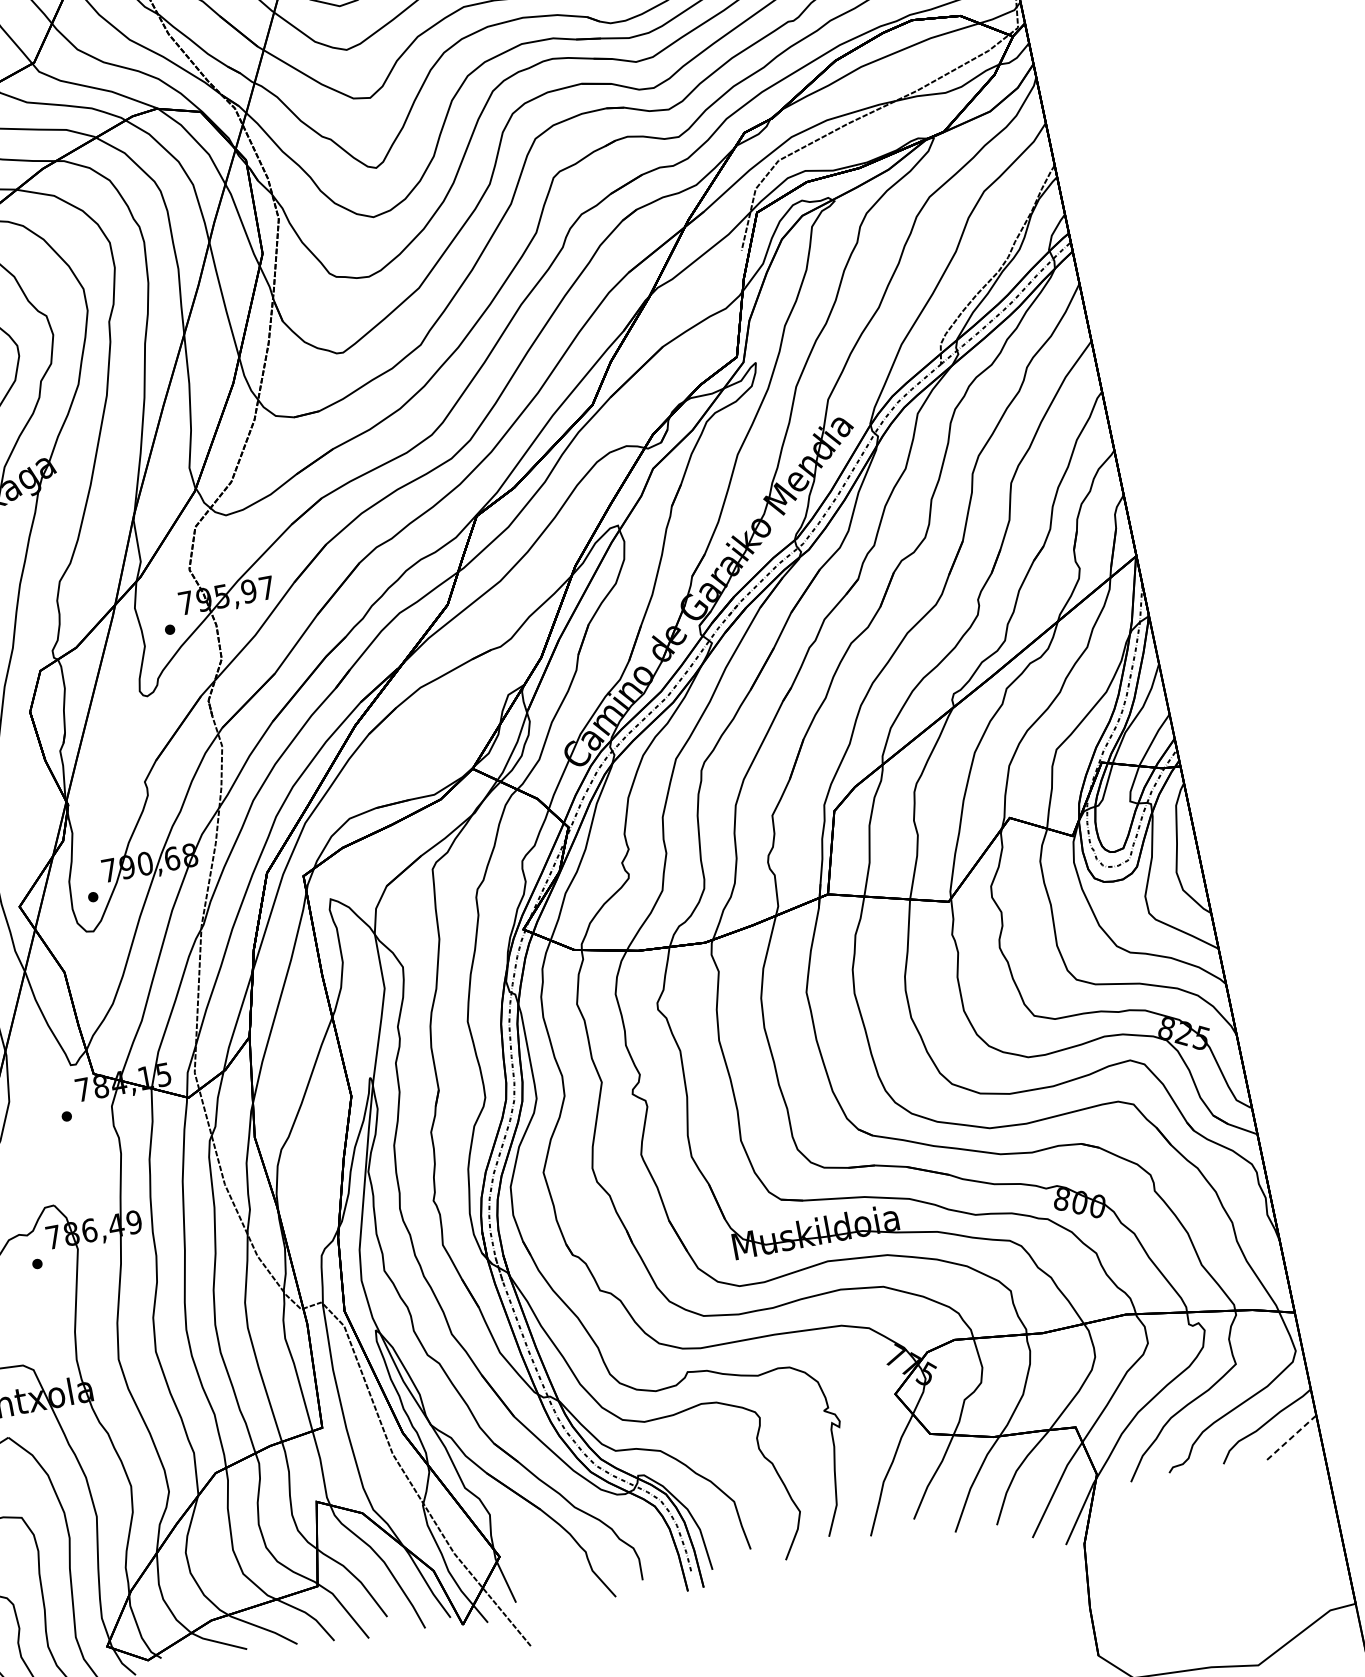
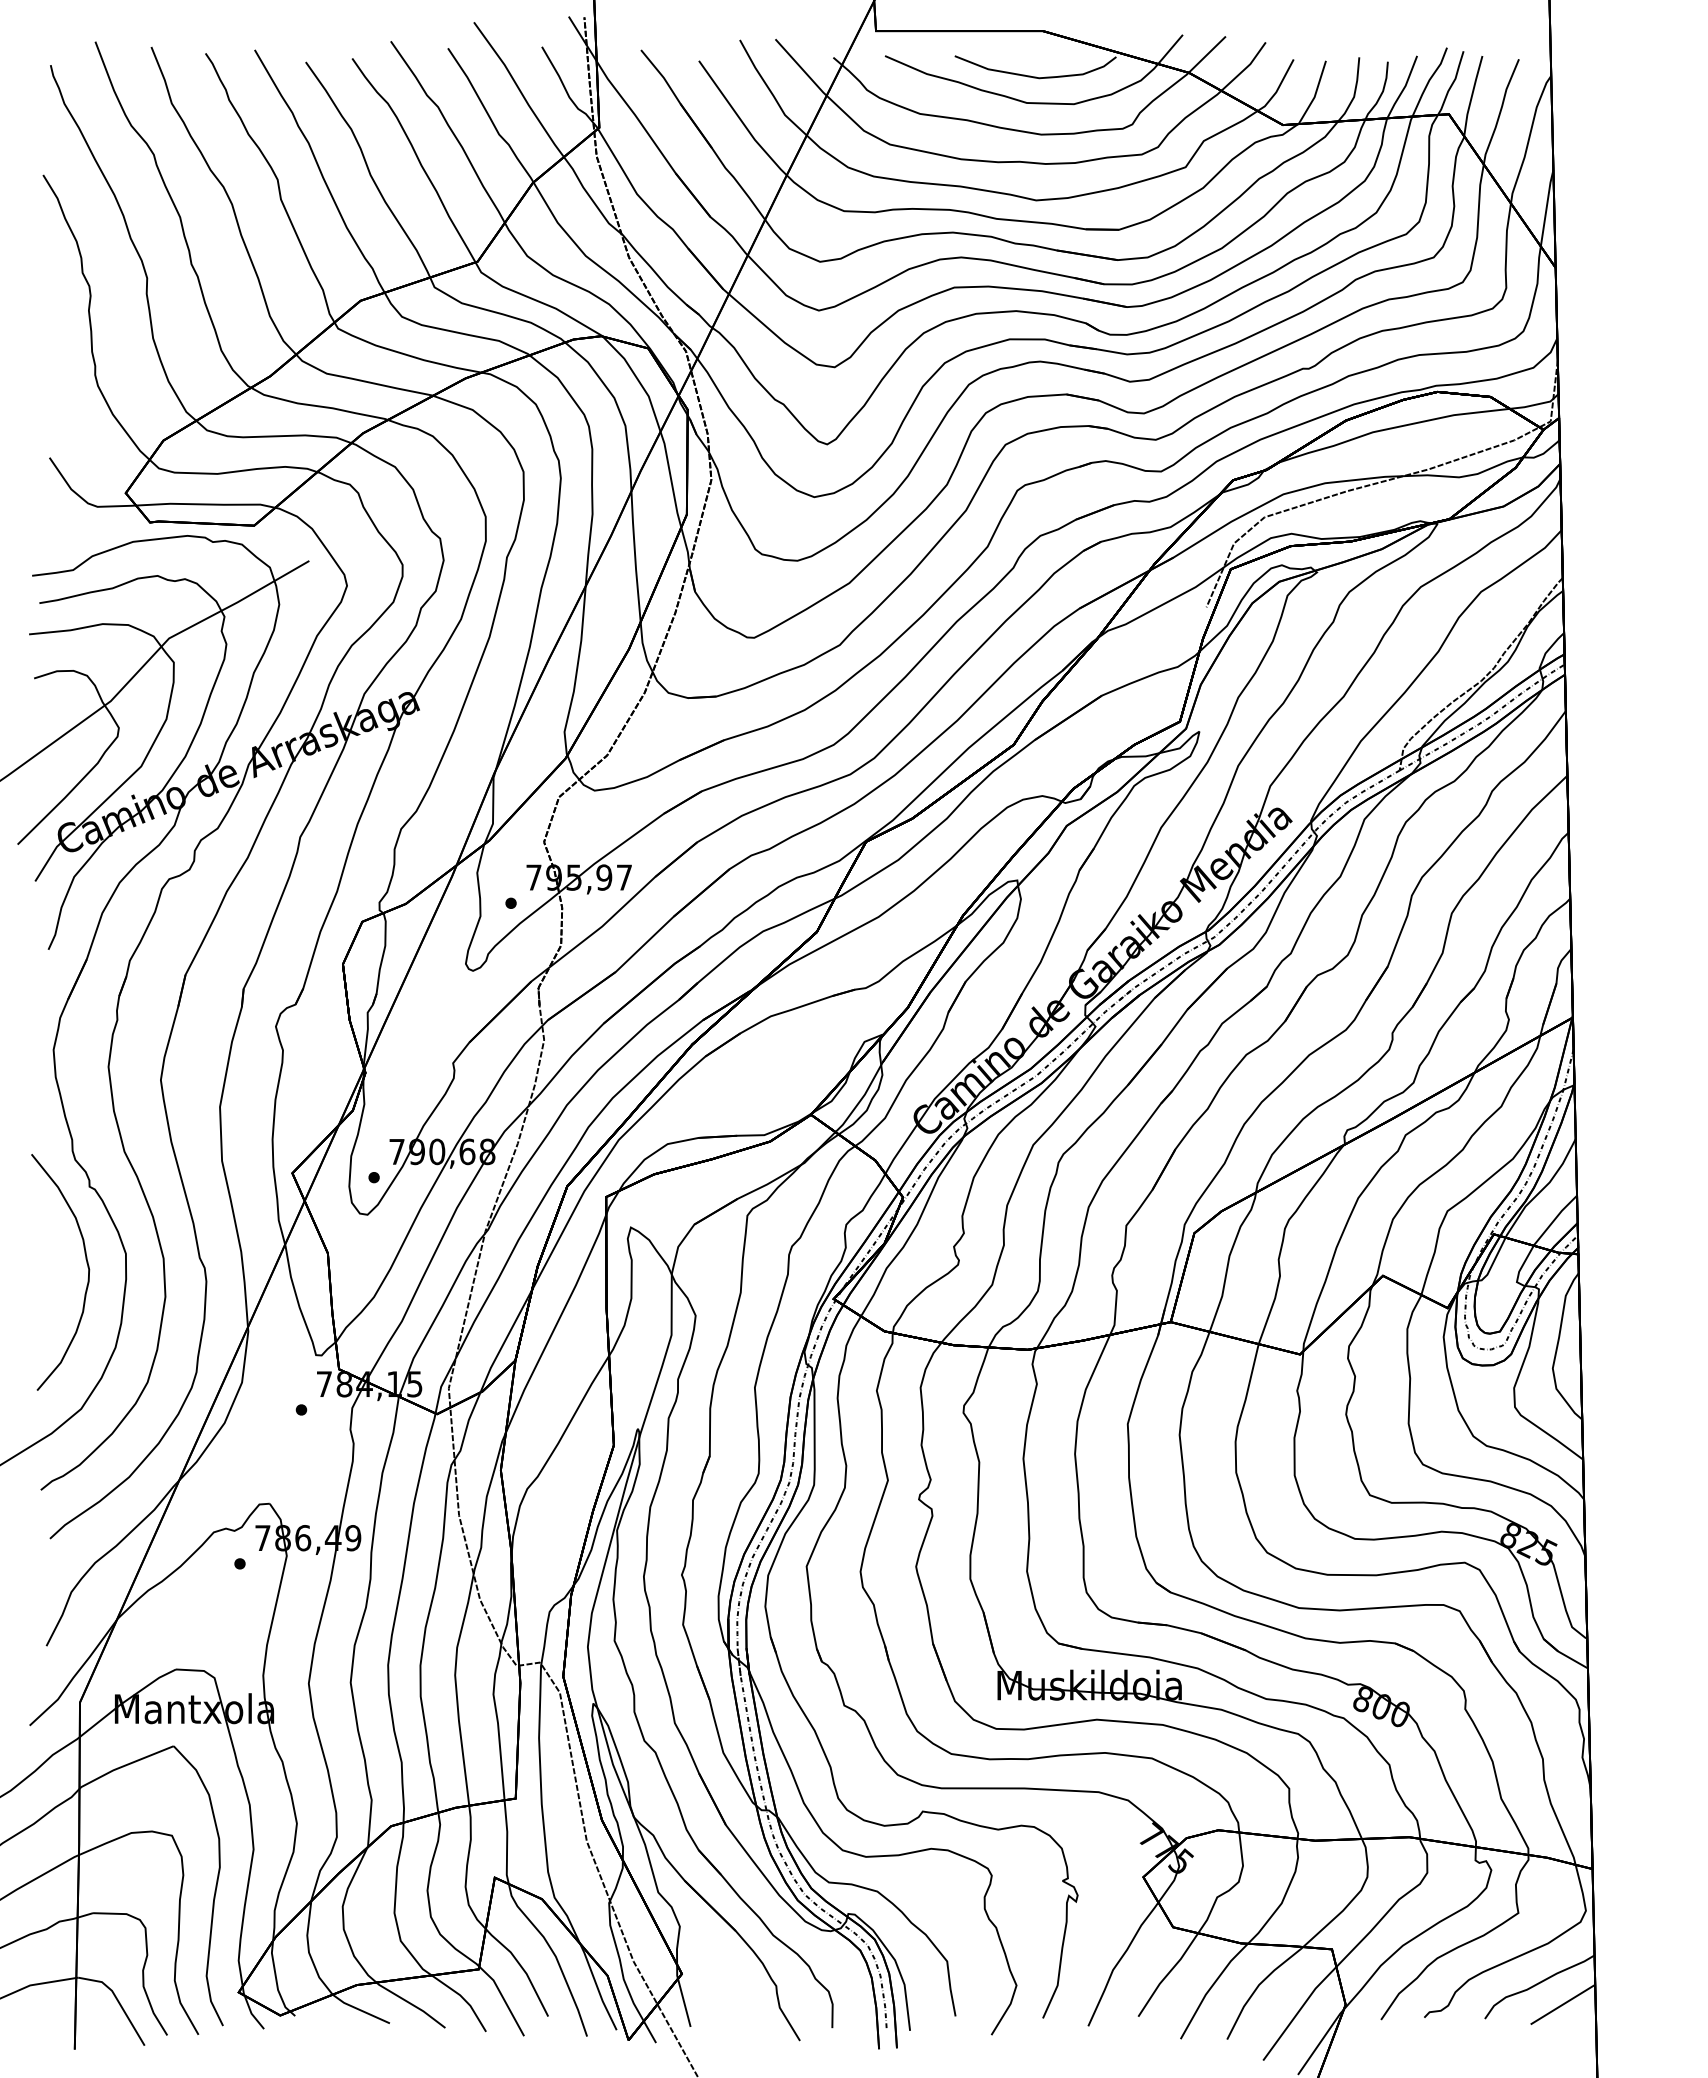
line: (1291, 1438) -> (1563, 2004), dashed -> solid

